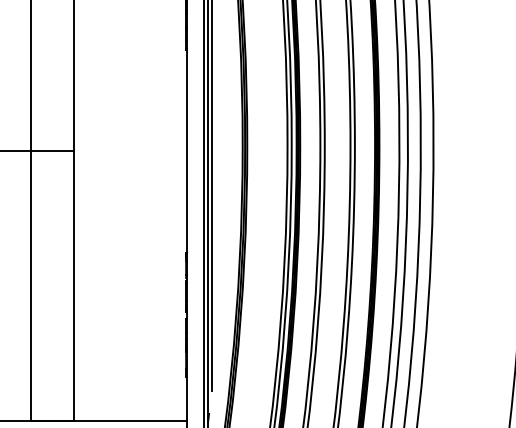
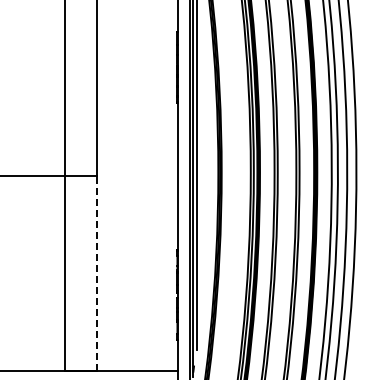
line: (74, 285) -> (96, 273), solid -> dashed

